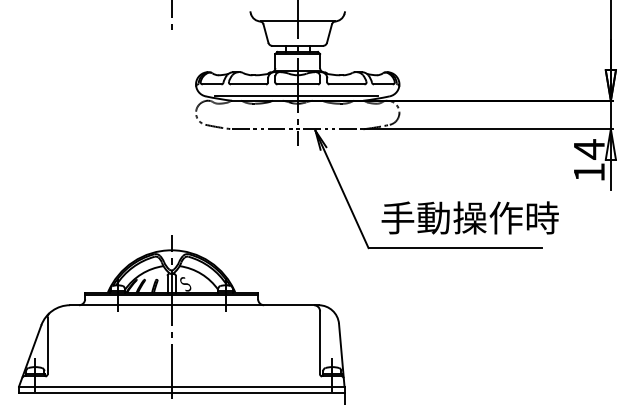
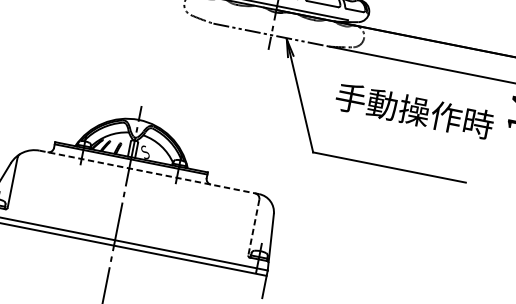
text: (469, 217) -> (414, 110), moved
line: (193, 305) -> (148, 172), solid -> dashed
line: (320, 342) -> (254, 227), solid -> dashed

